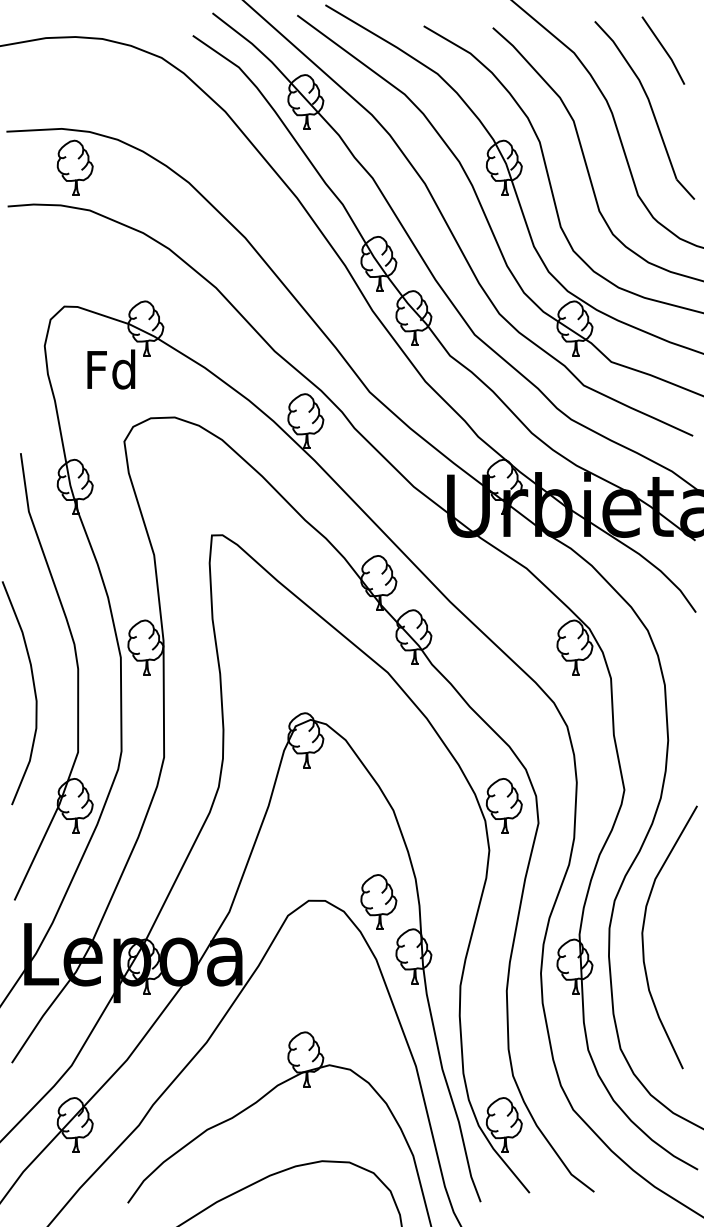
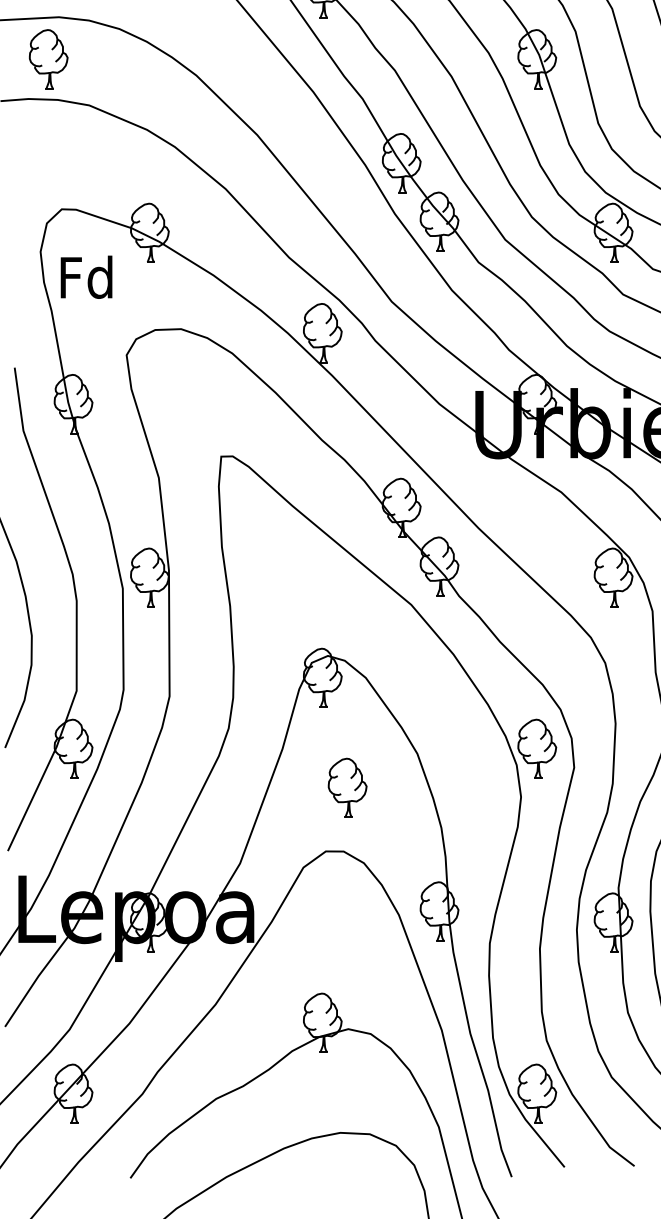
part: (74, 167) -> (47, 58), moved
text: (111, 369) -> (86, 277), moved
part: (378, 901) -> (347, 787), moved

